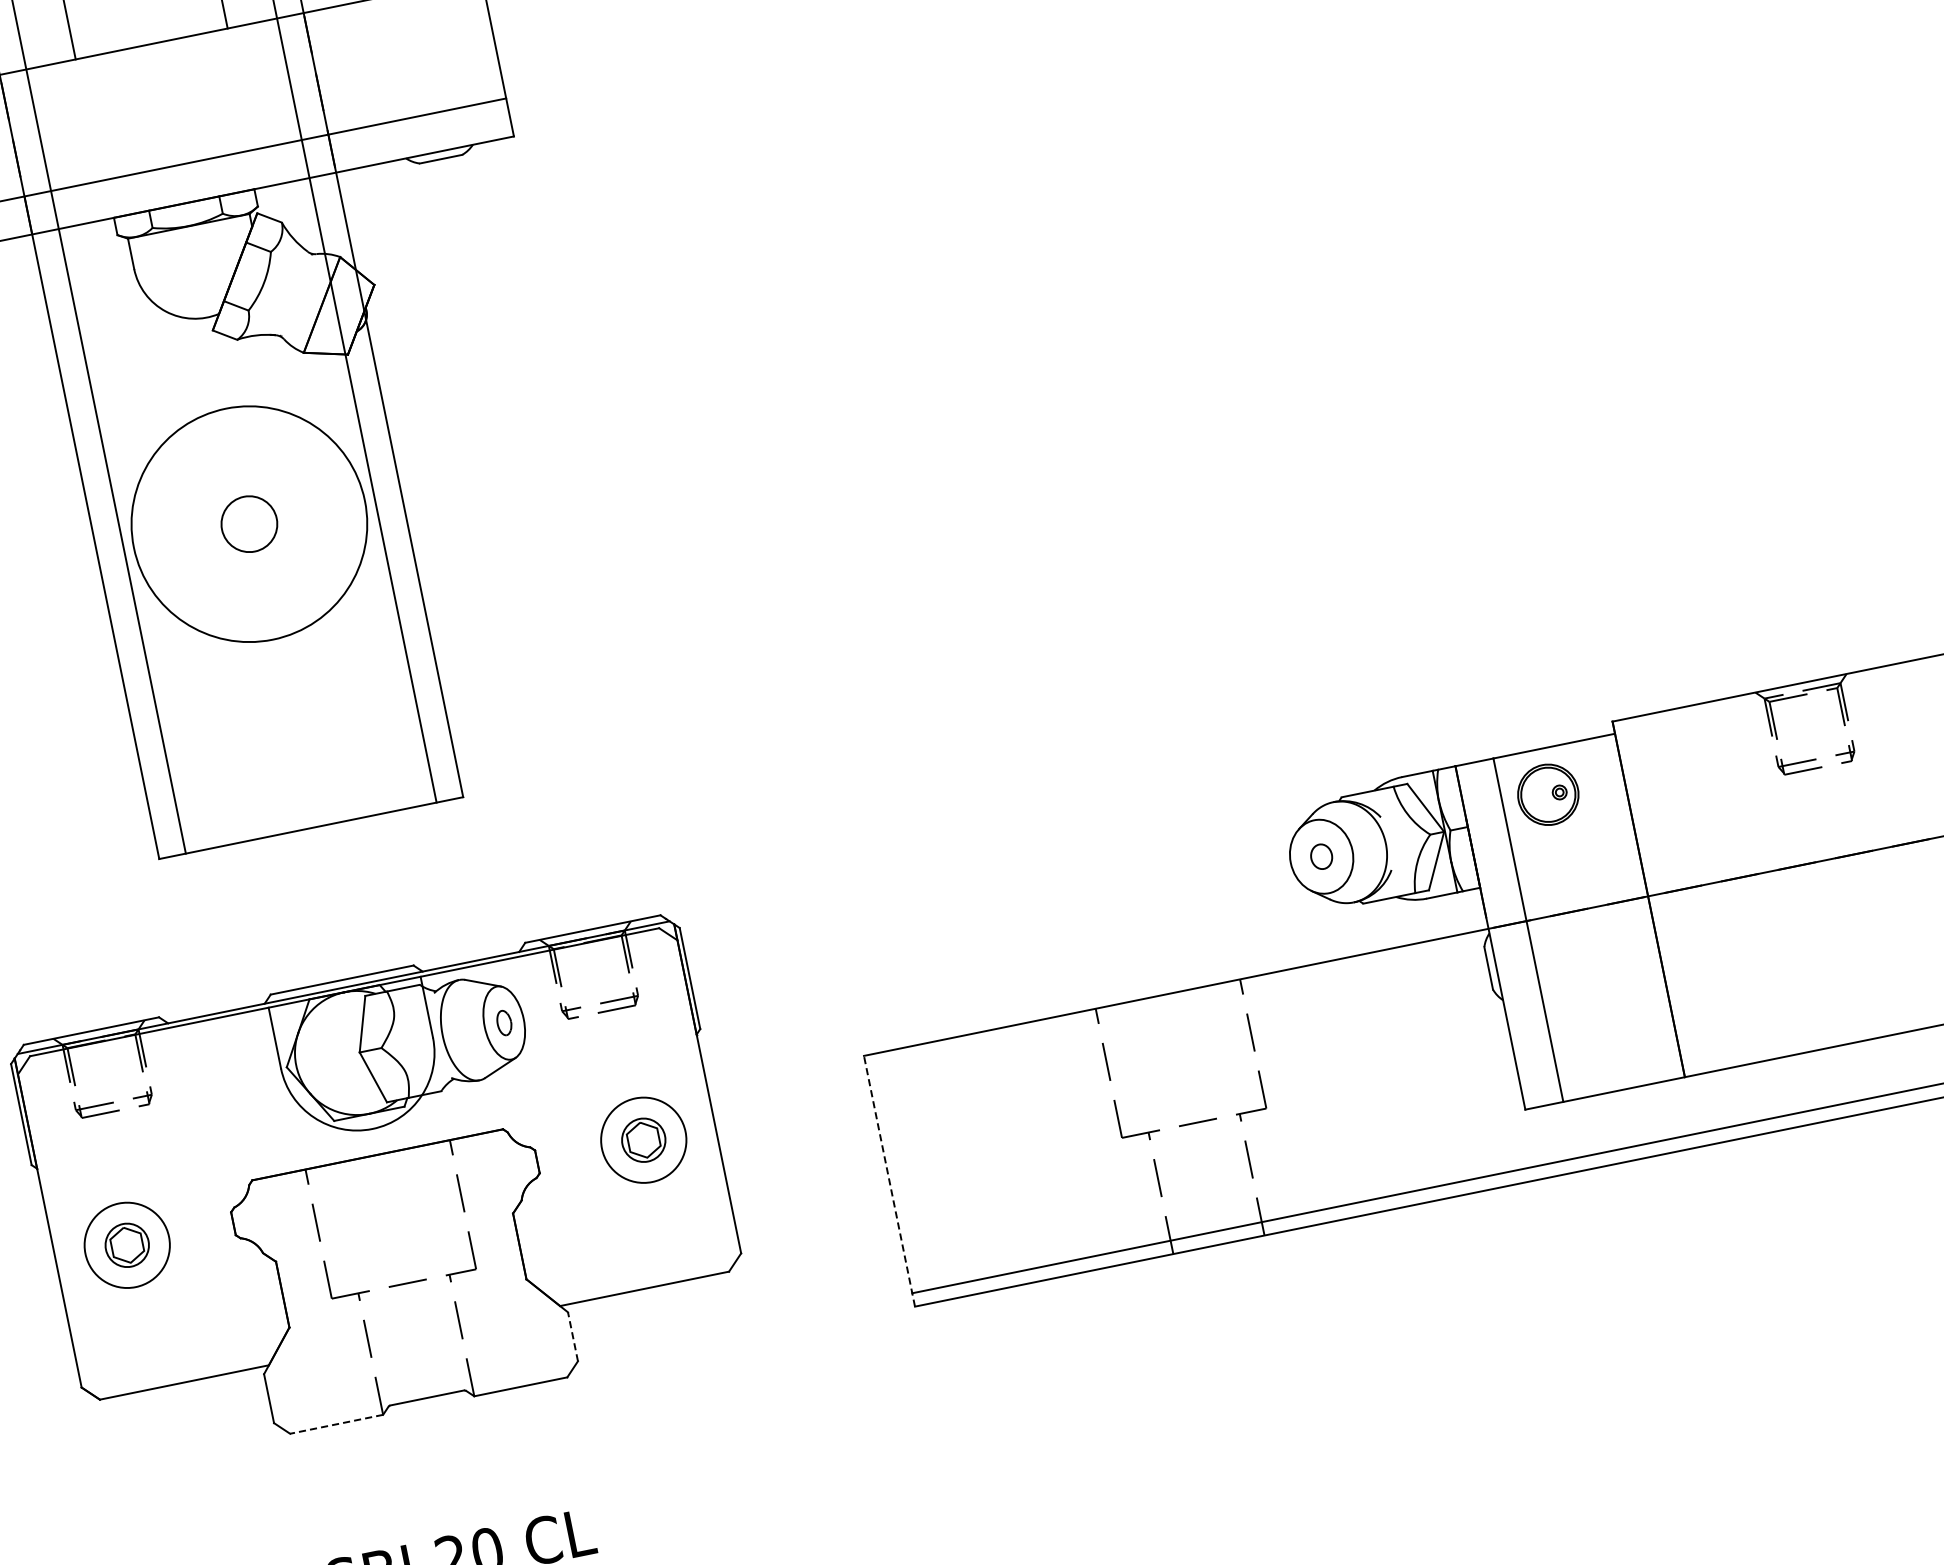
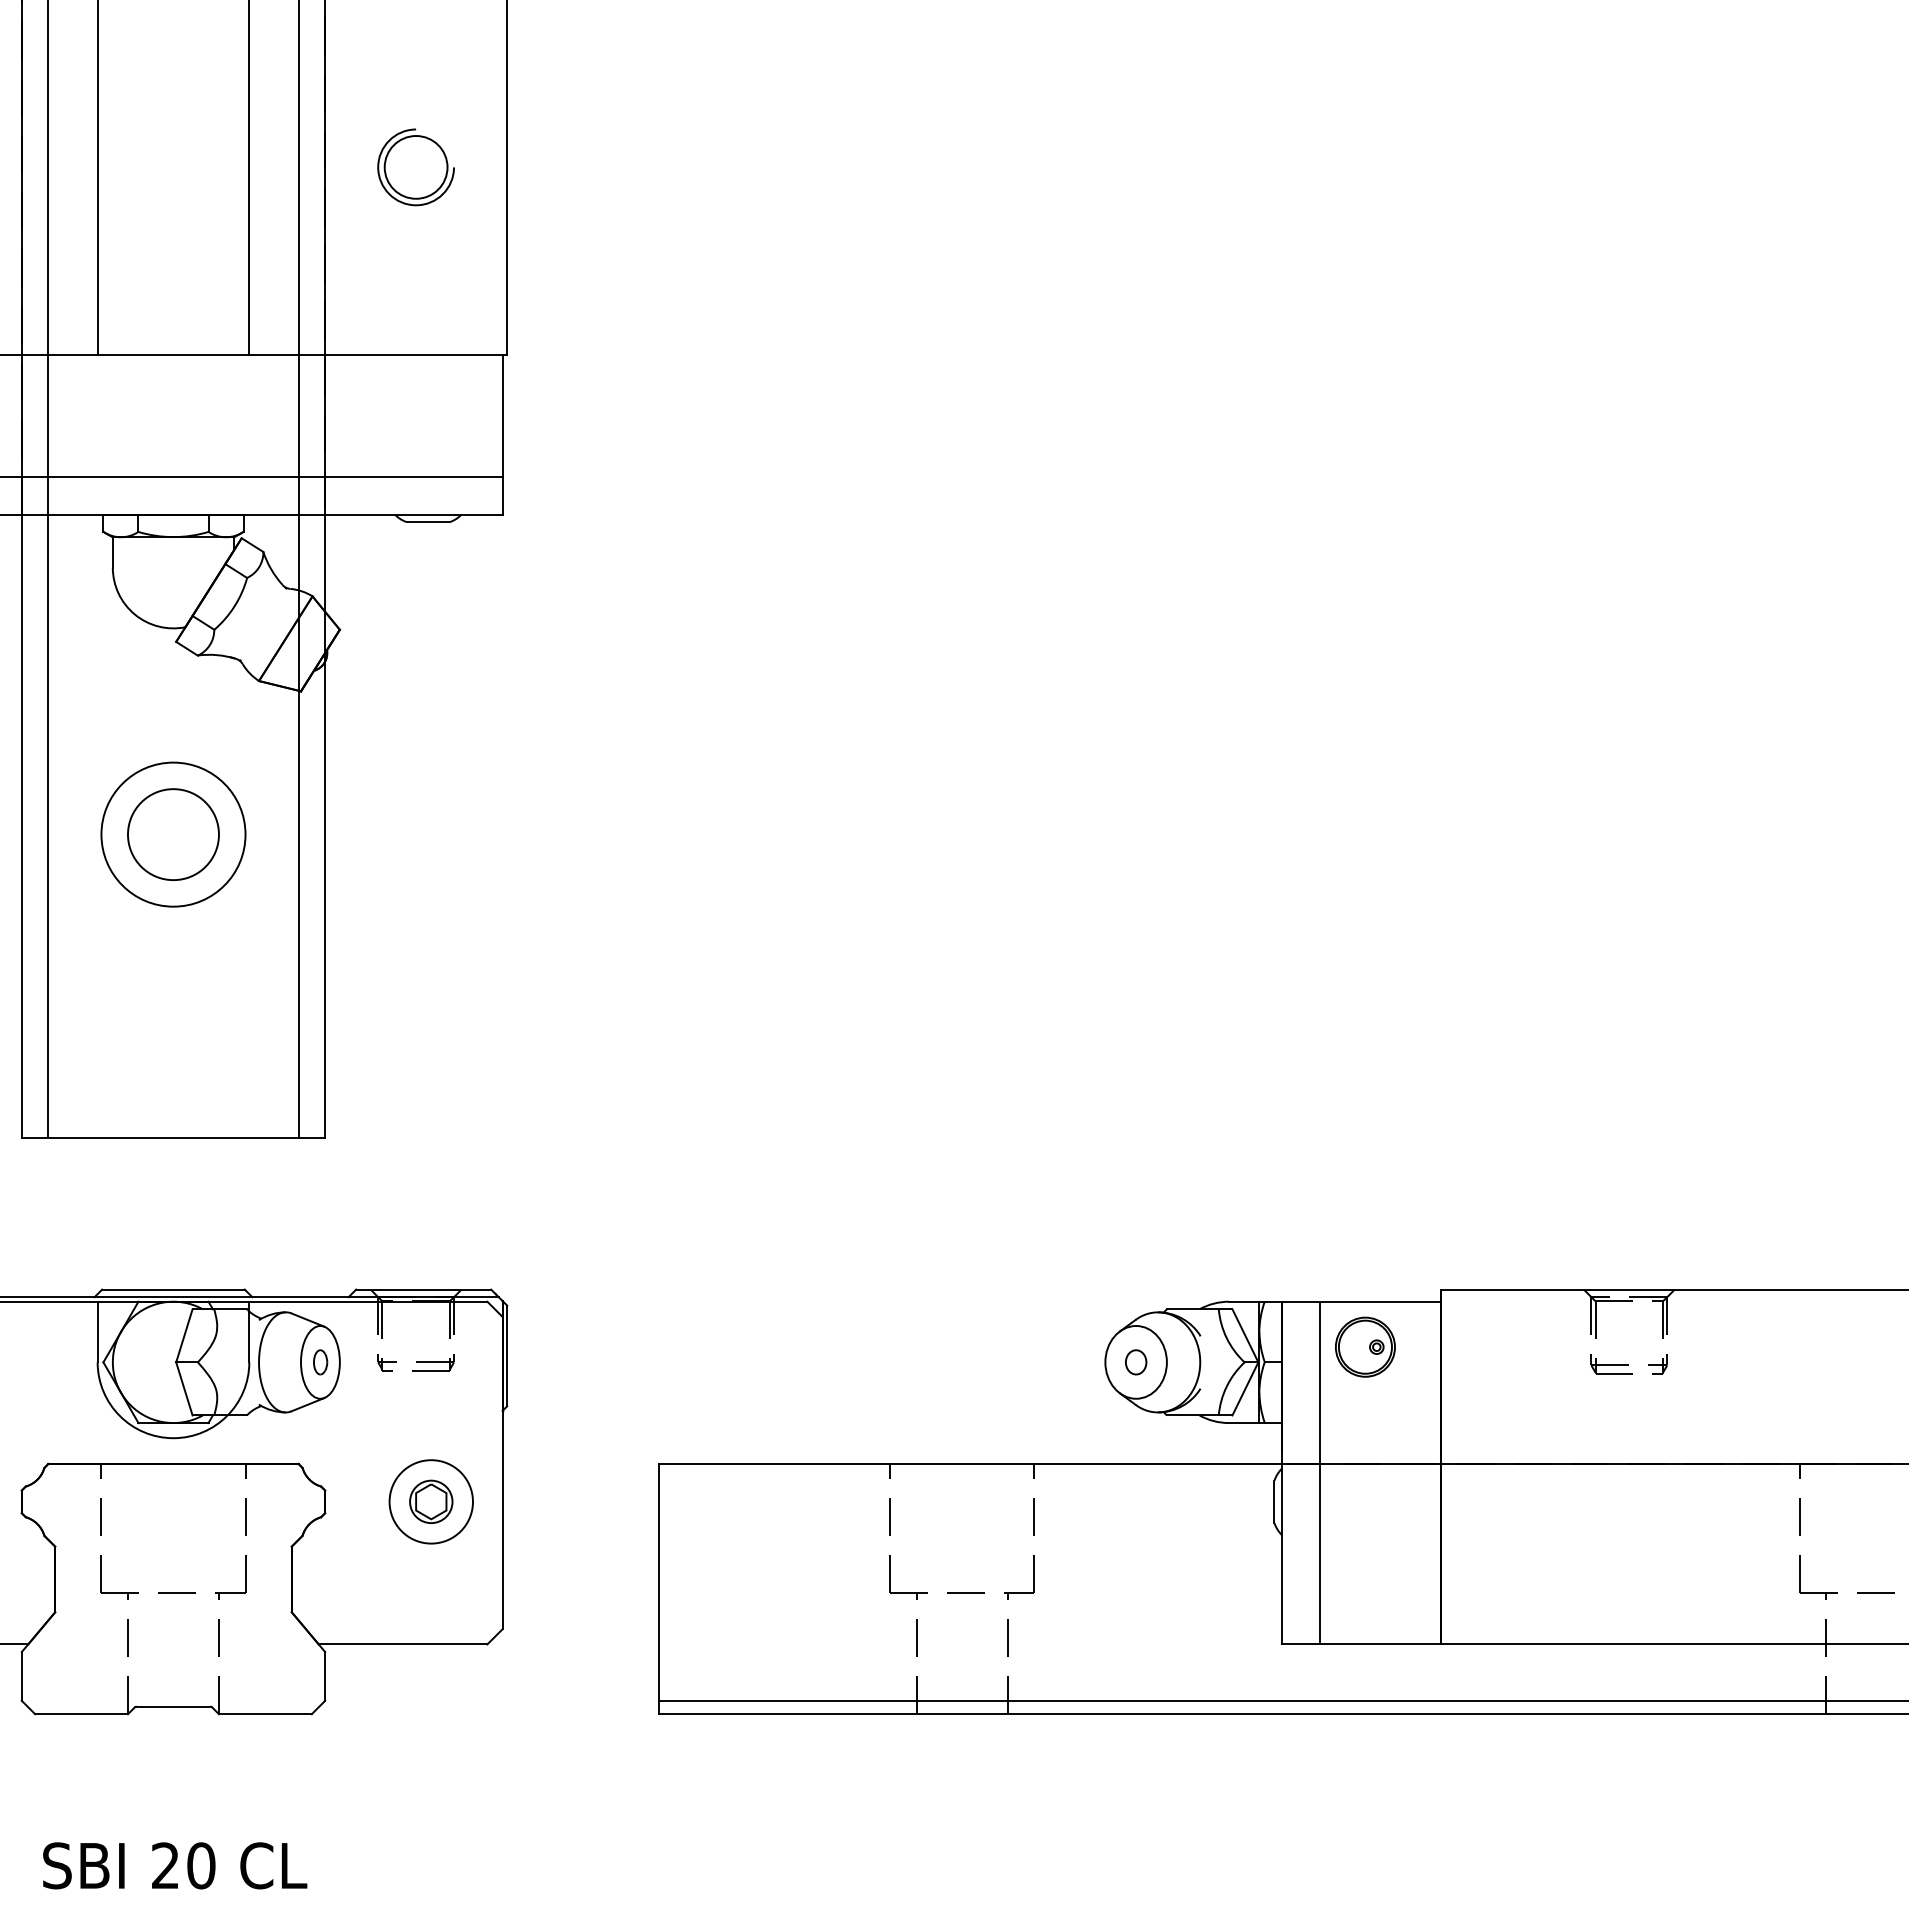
circle: (249, 524) -> (173, 834), size x0.62
circle: (249, 524) -> (173, 834), size x1.67
line: (889, 1180) -> (658, 1588), dashed -> solid
line: (573, 1335) -> (325, 1675), dashed -> solid
line: (336, 1424) -> (81, 1714), dashed -> solid

